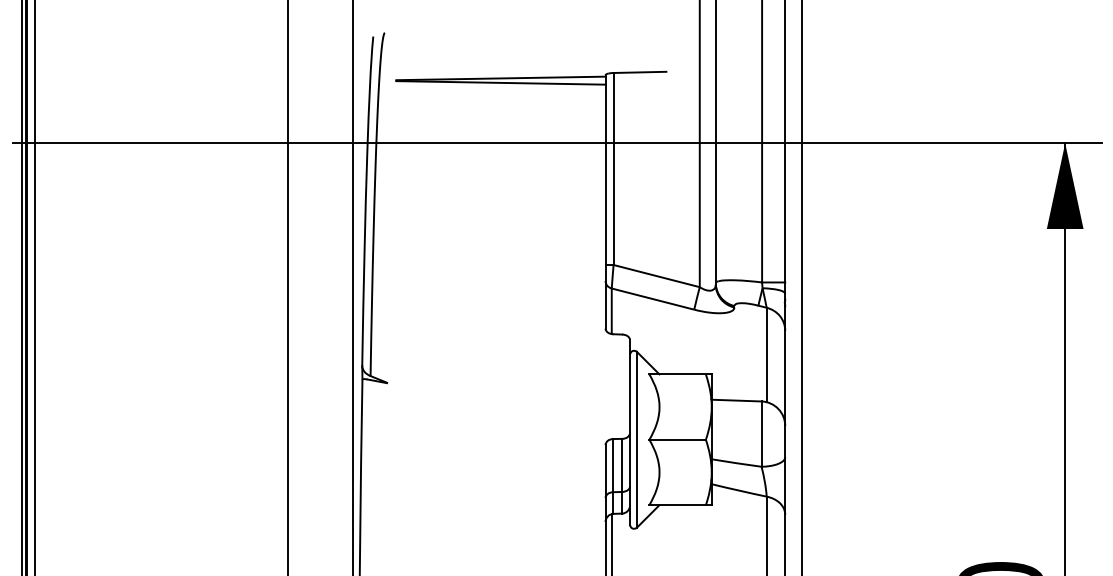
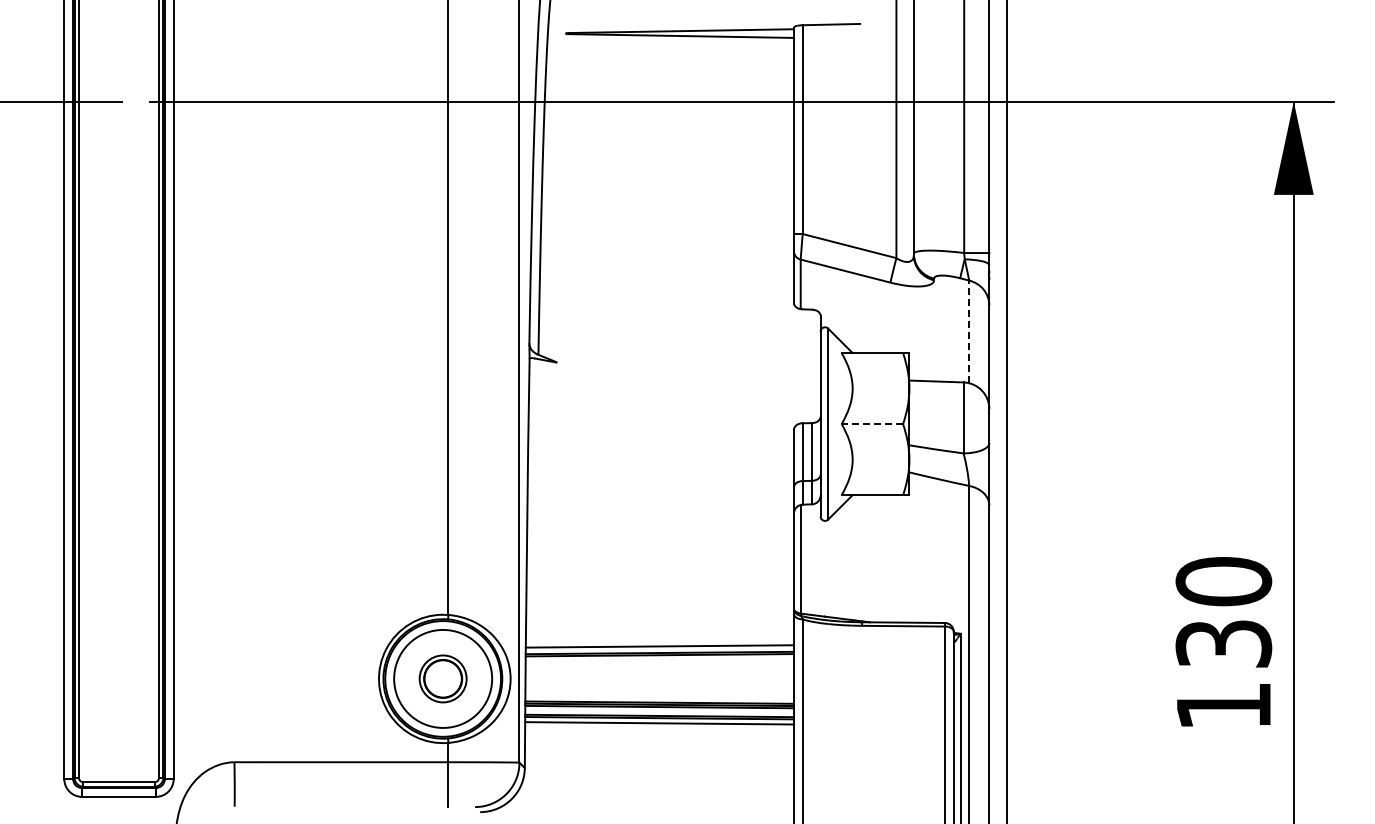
line: (766, 354) -> (969, 331), solid -> dashed
line: (677, 440) -> (872, 424), solid -> dashed

